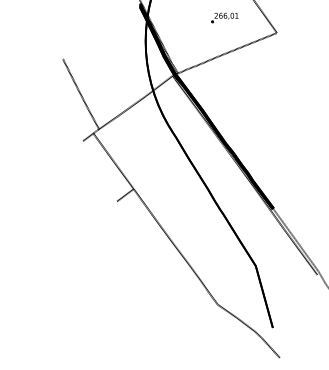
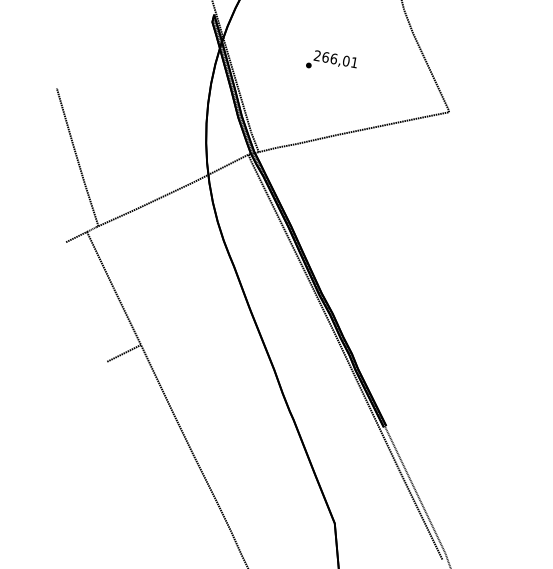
text: (224, 17) -> (331, 61), moved

